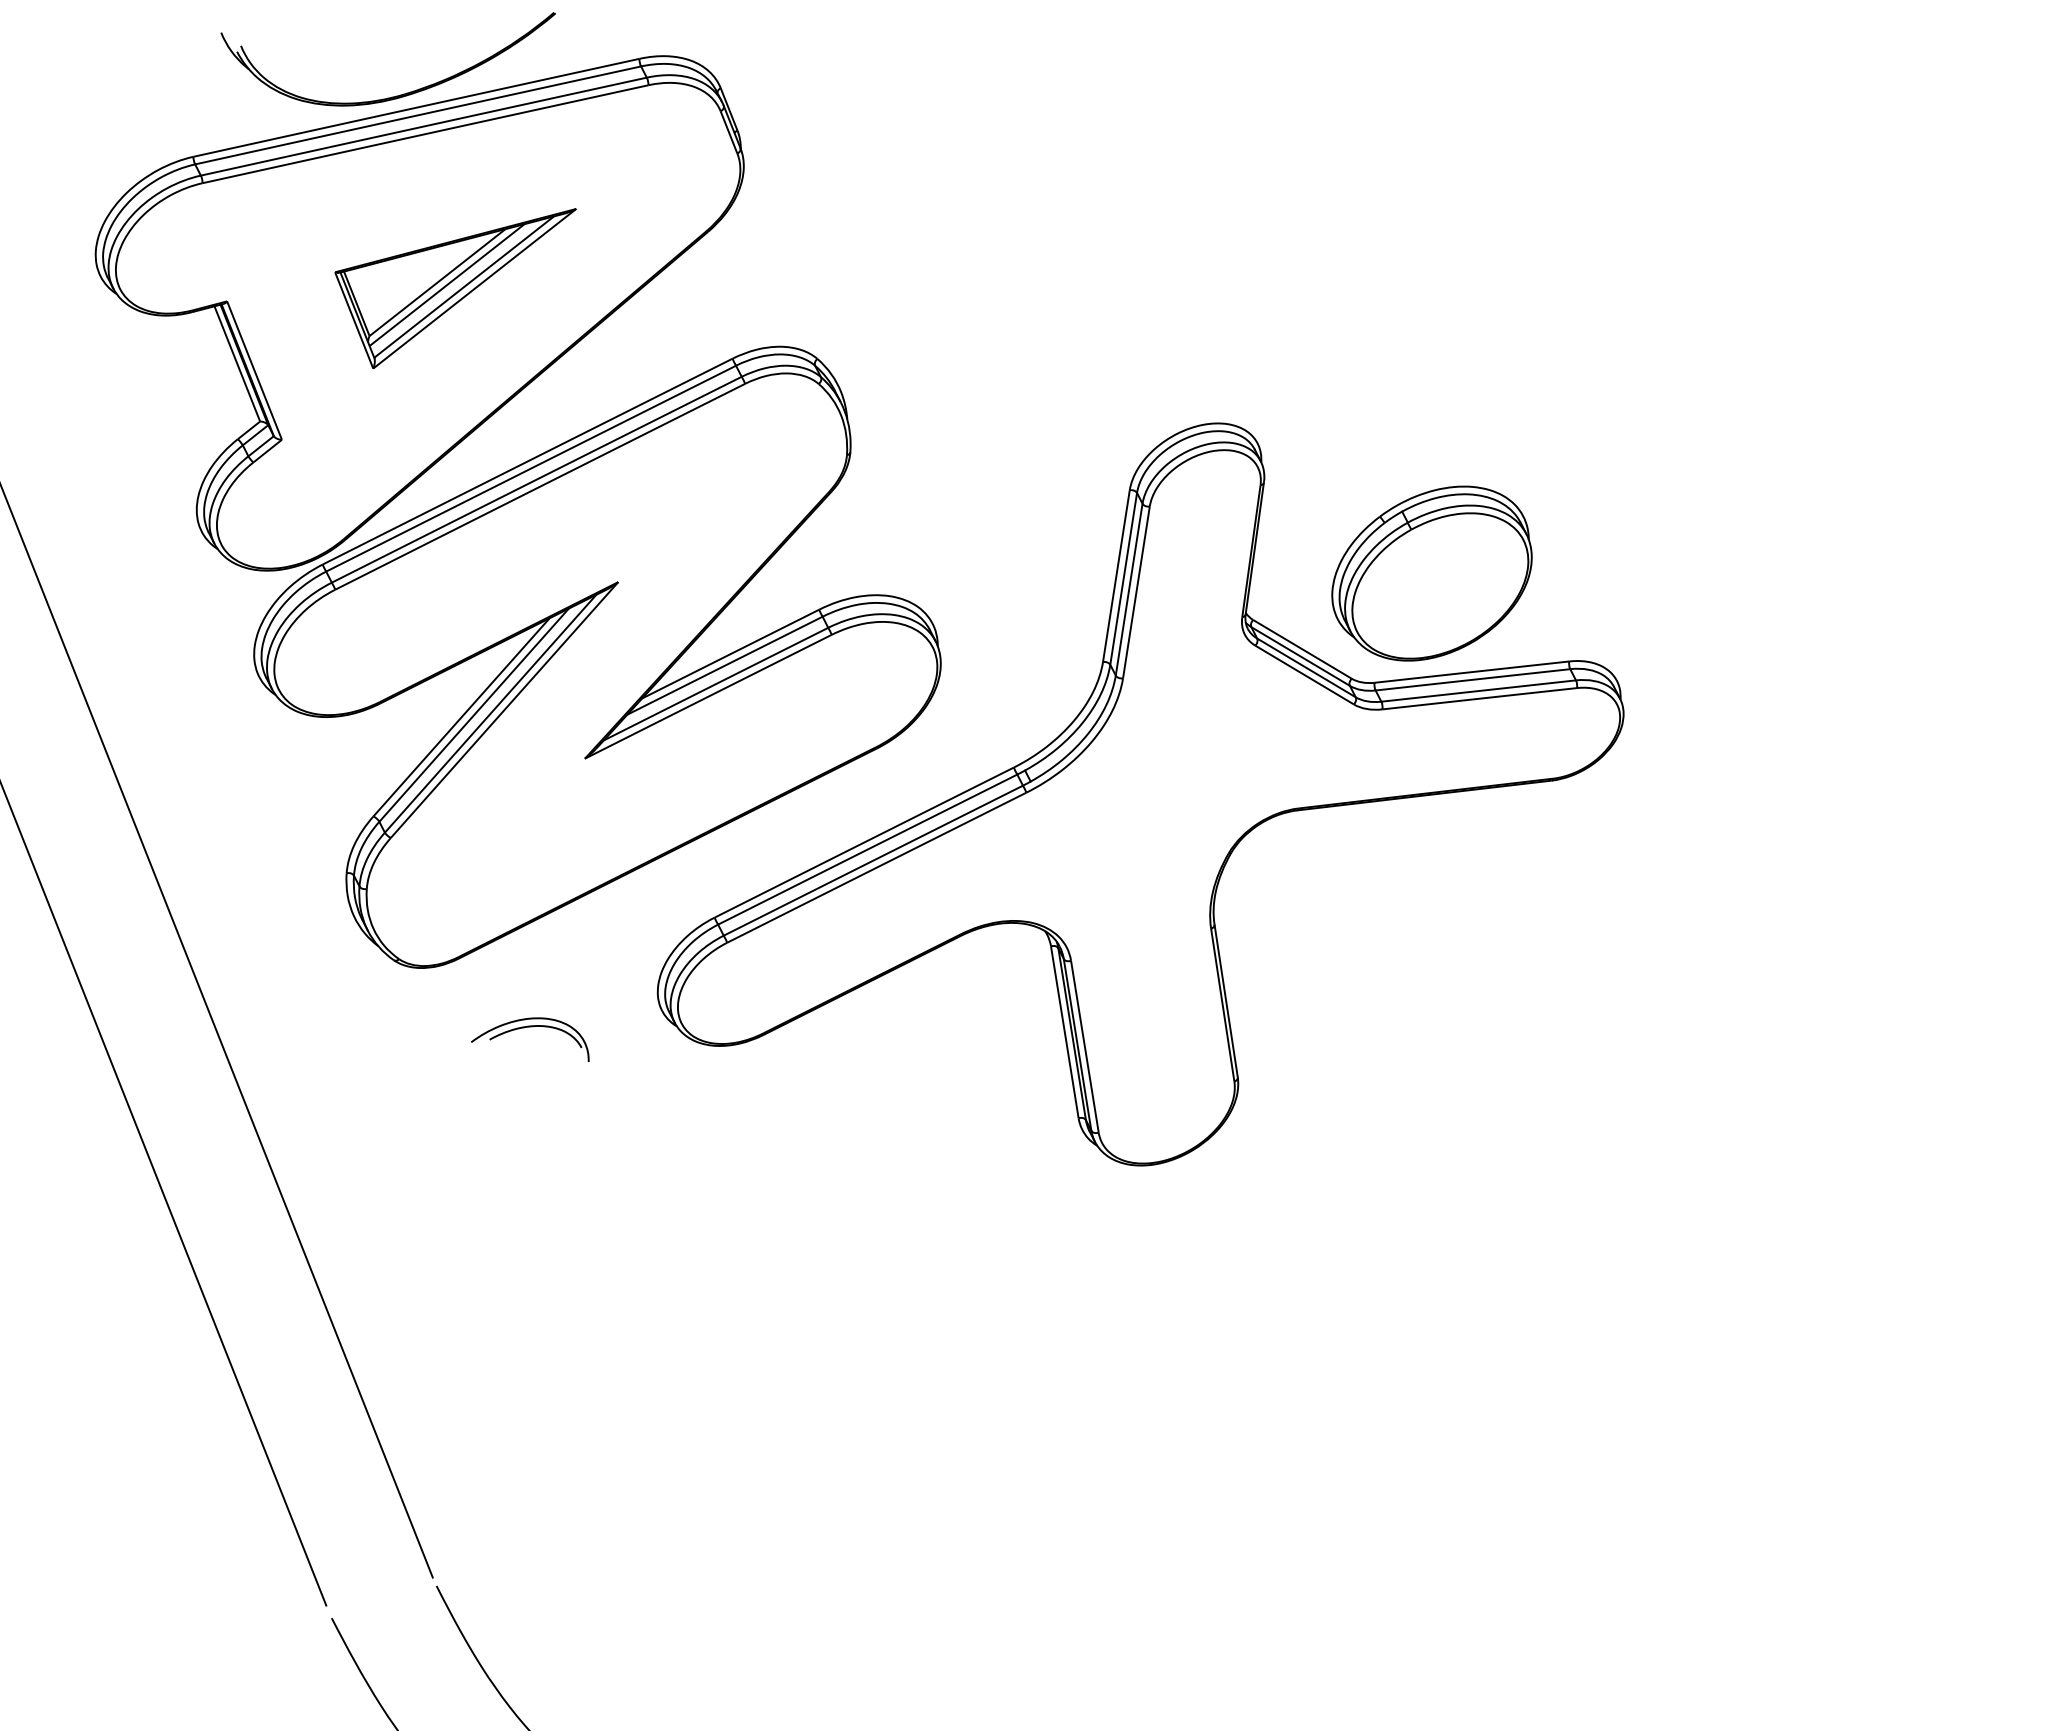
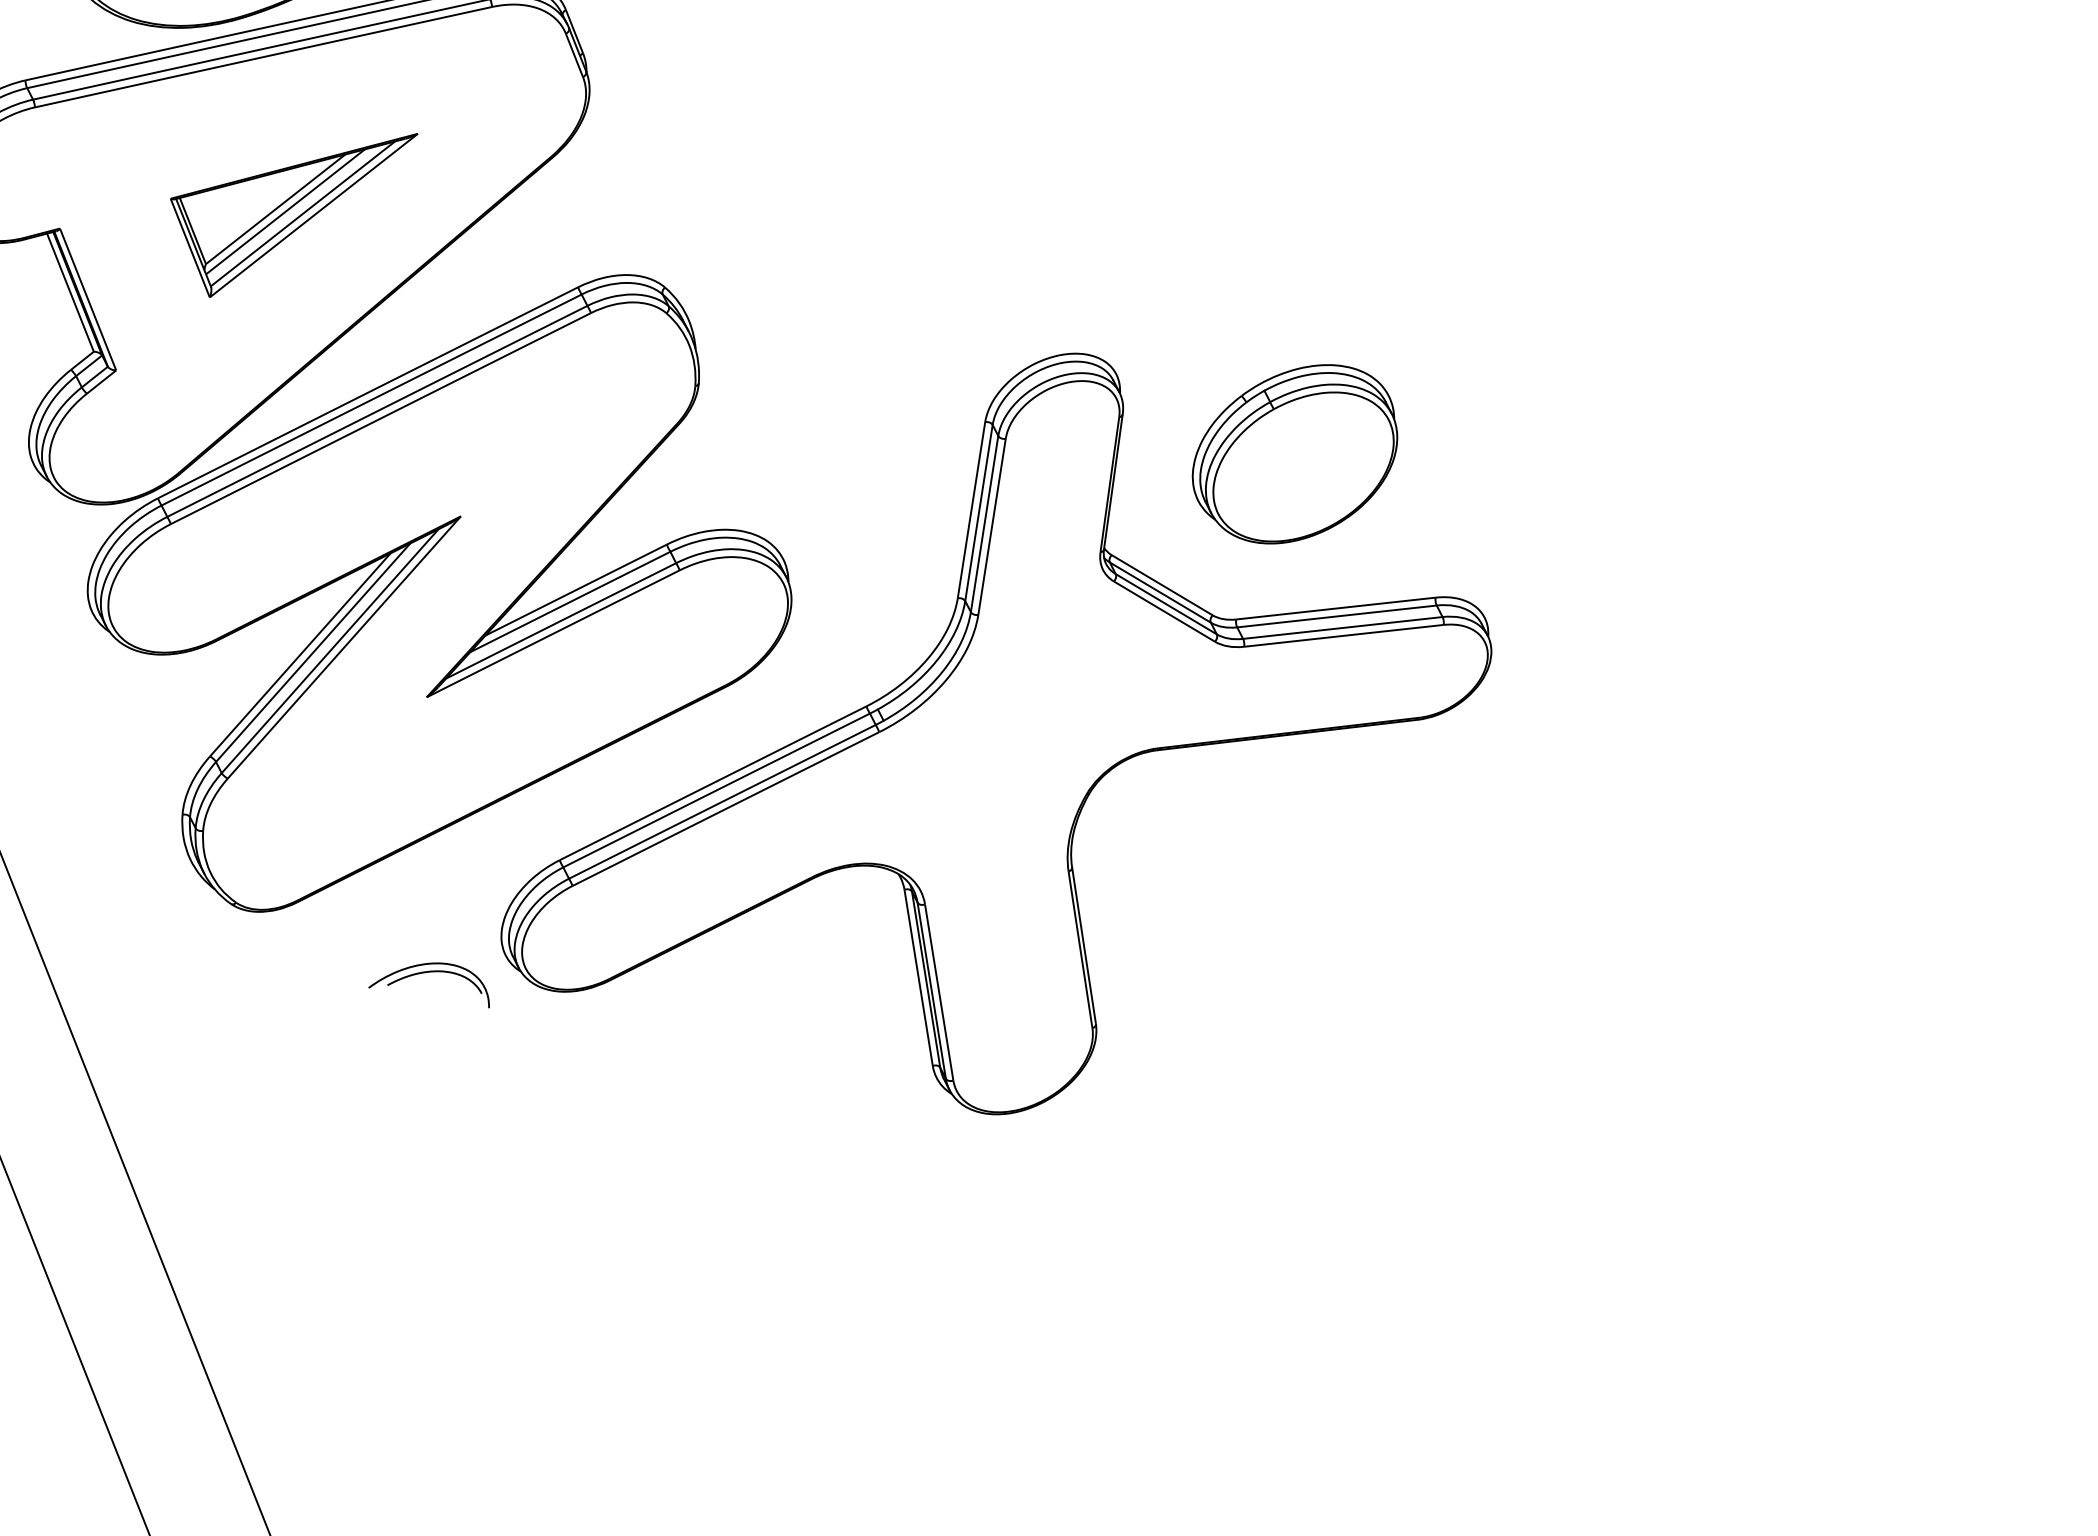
part: (1431, 573) -> (1294, 454), moved
part: (530, 1027) -> (429, 972), moved

